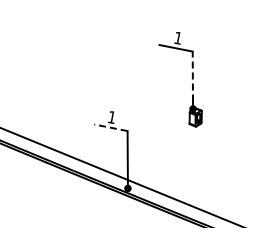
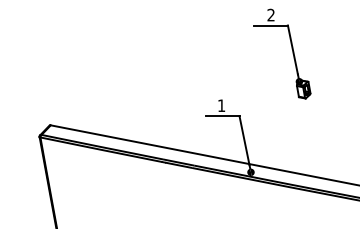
text: (177, 37) -> (270, 14), 1 -> 2
line: (192, 76) -> (292, 49), dashed -> solid
line: (110, 128) -> (222, 116), dashed -> solid

